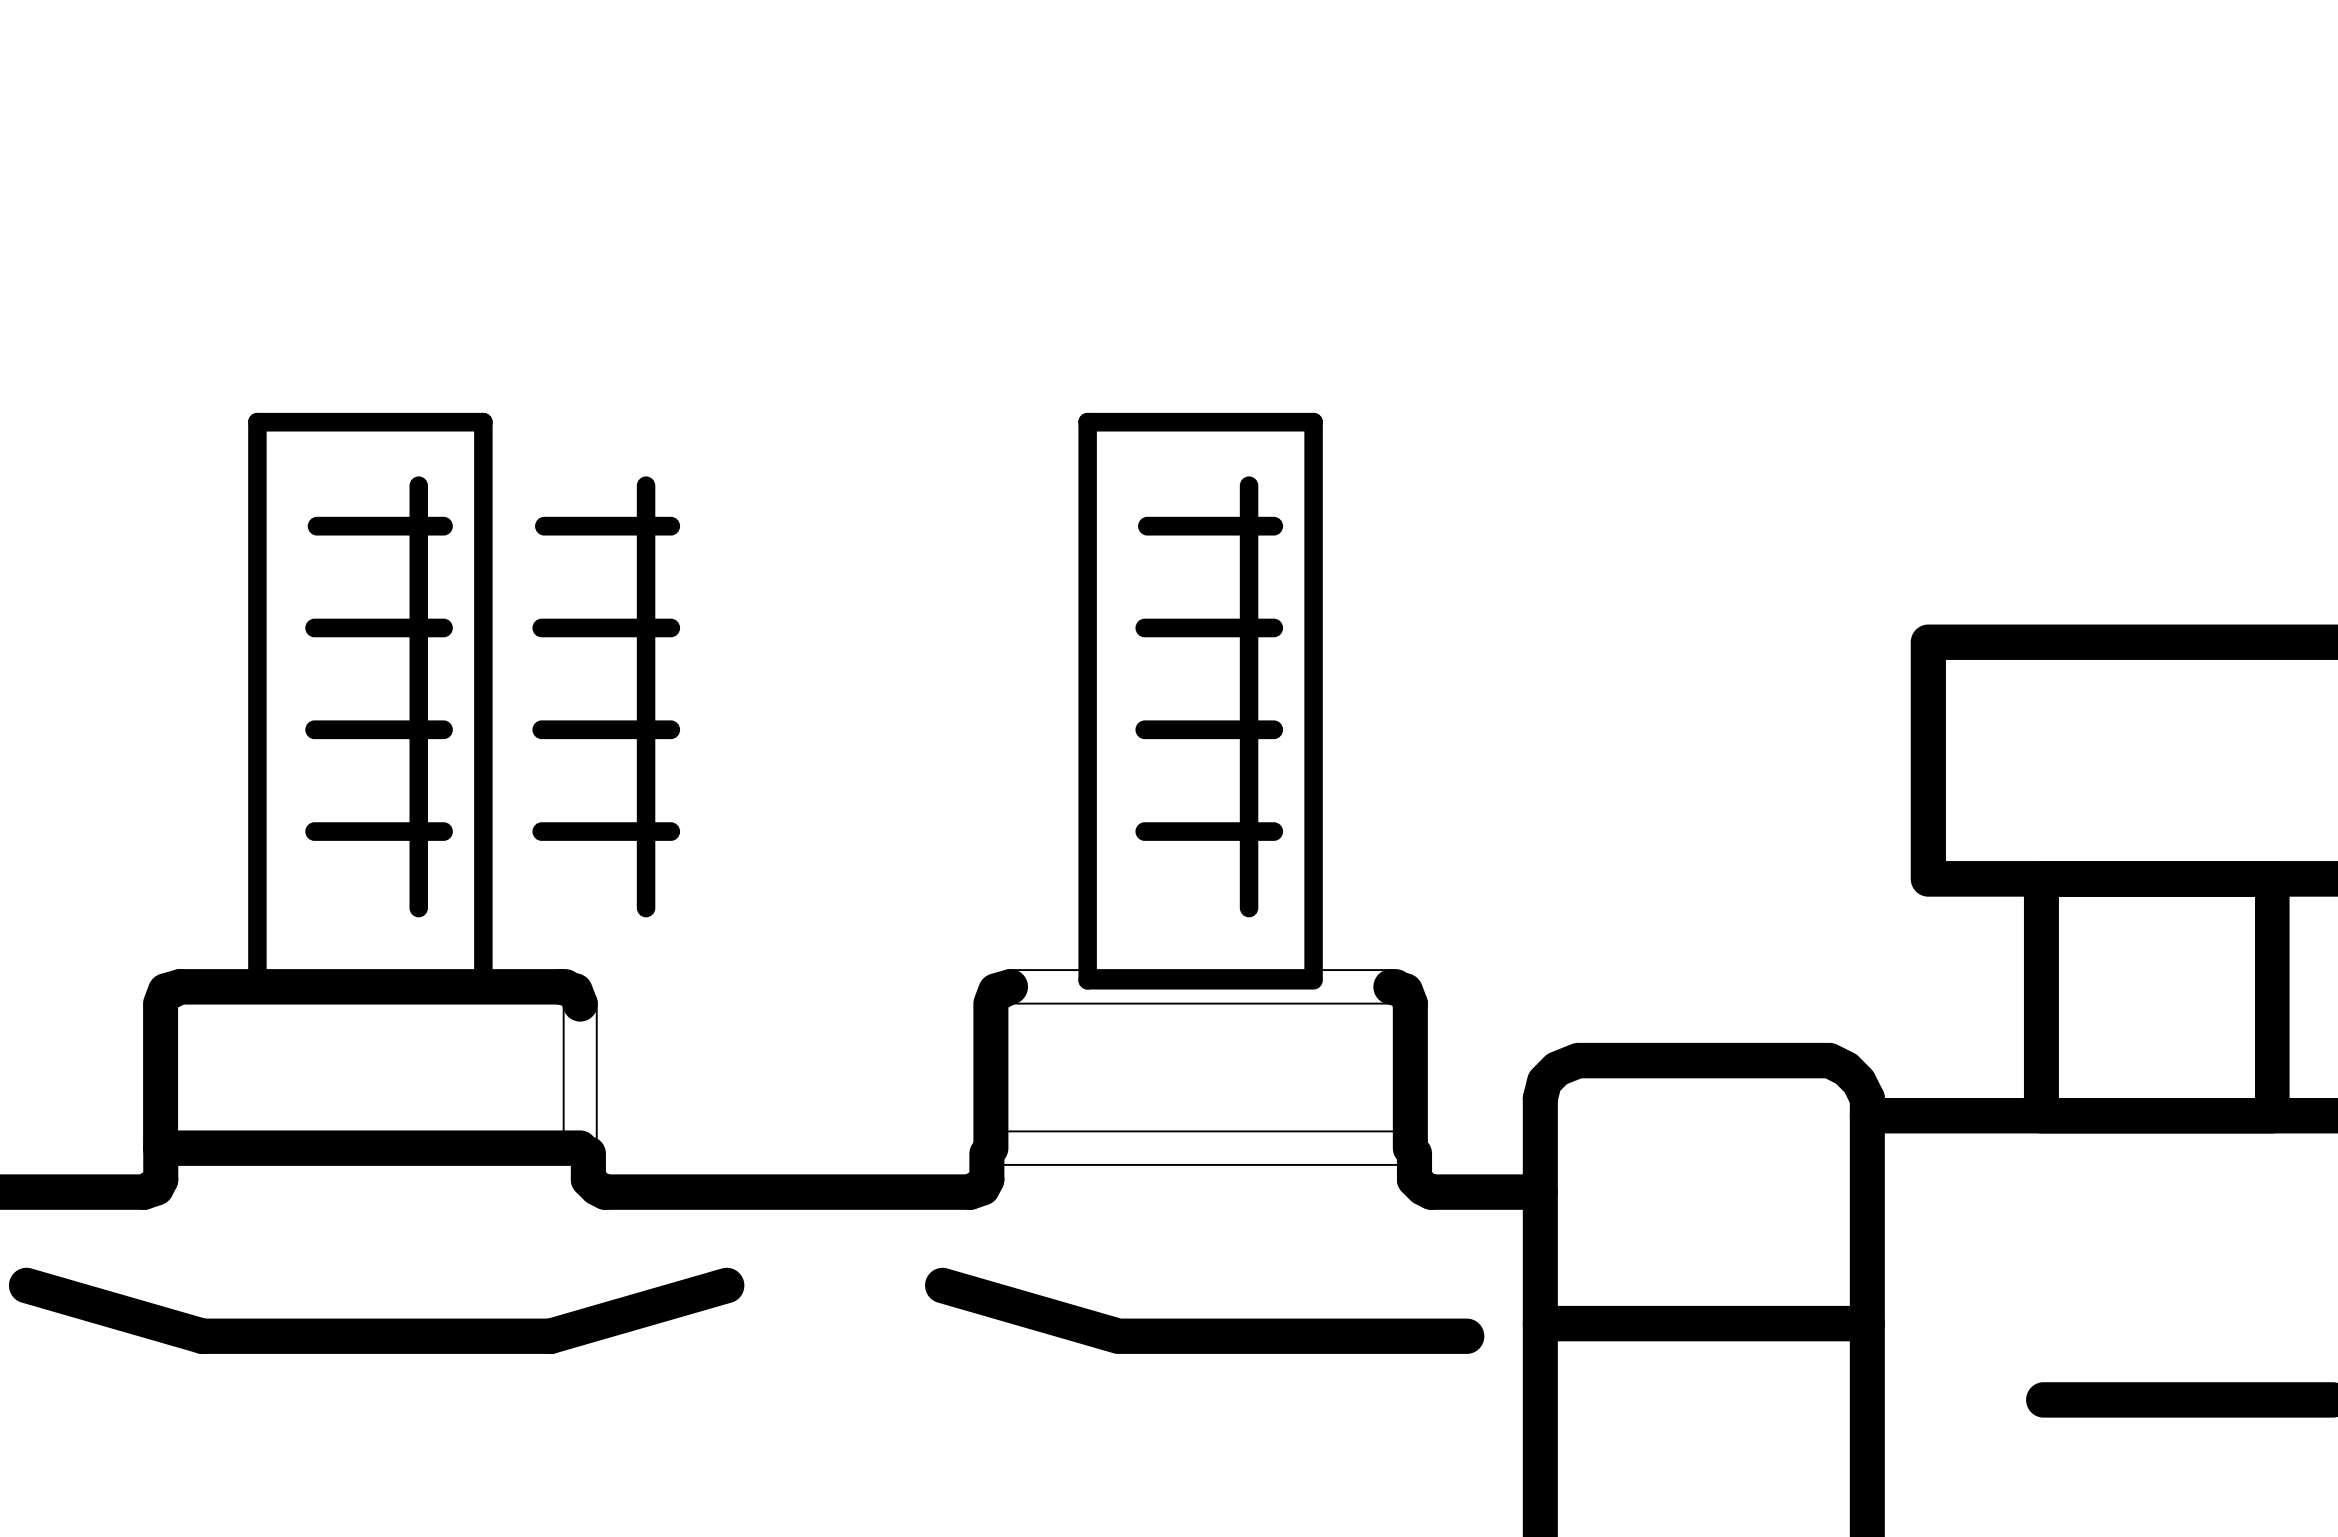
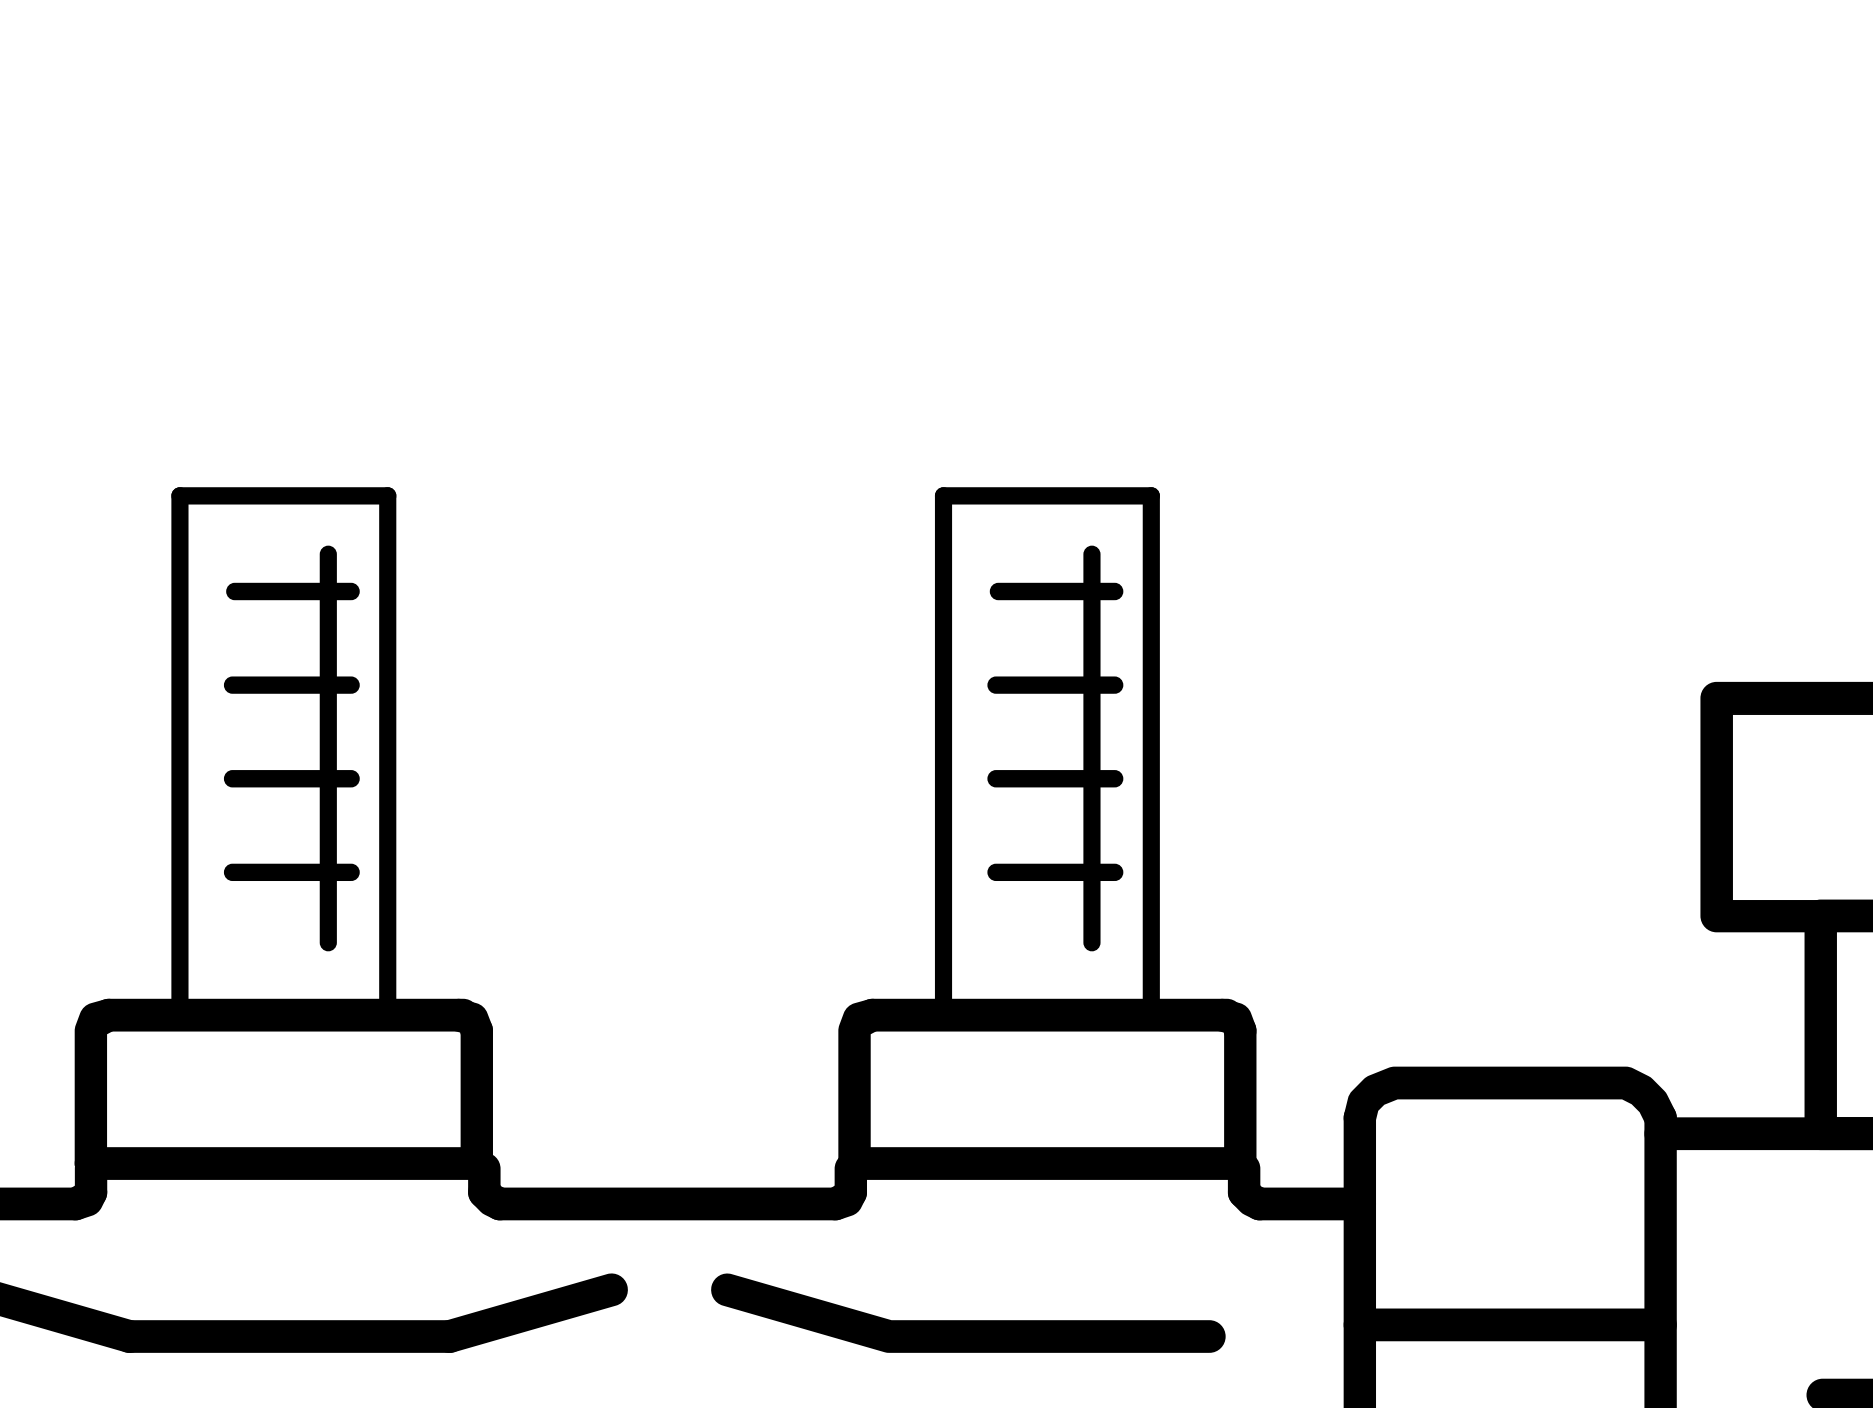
part: (605, 720) -> (500, 770), removed
fill: (1202, 986) -> (1049, 1014), added
fill: (579, 1075) -> (476, 1096), added
fill: (1200, 1147) -> (1047, 1162), added
part: (1204, 1318) -> (968, 1320), moved

